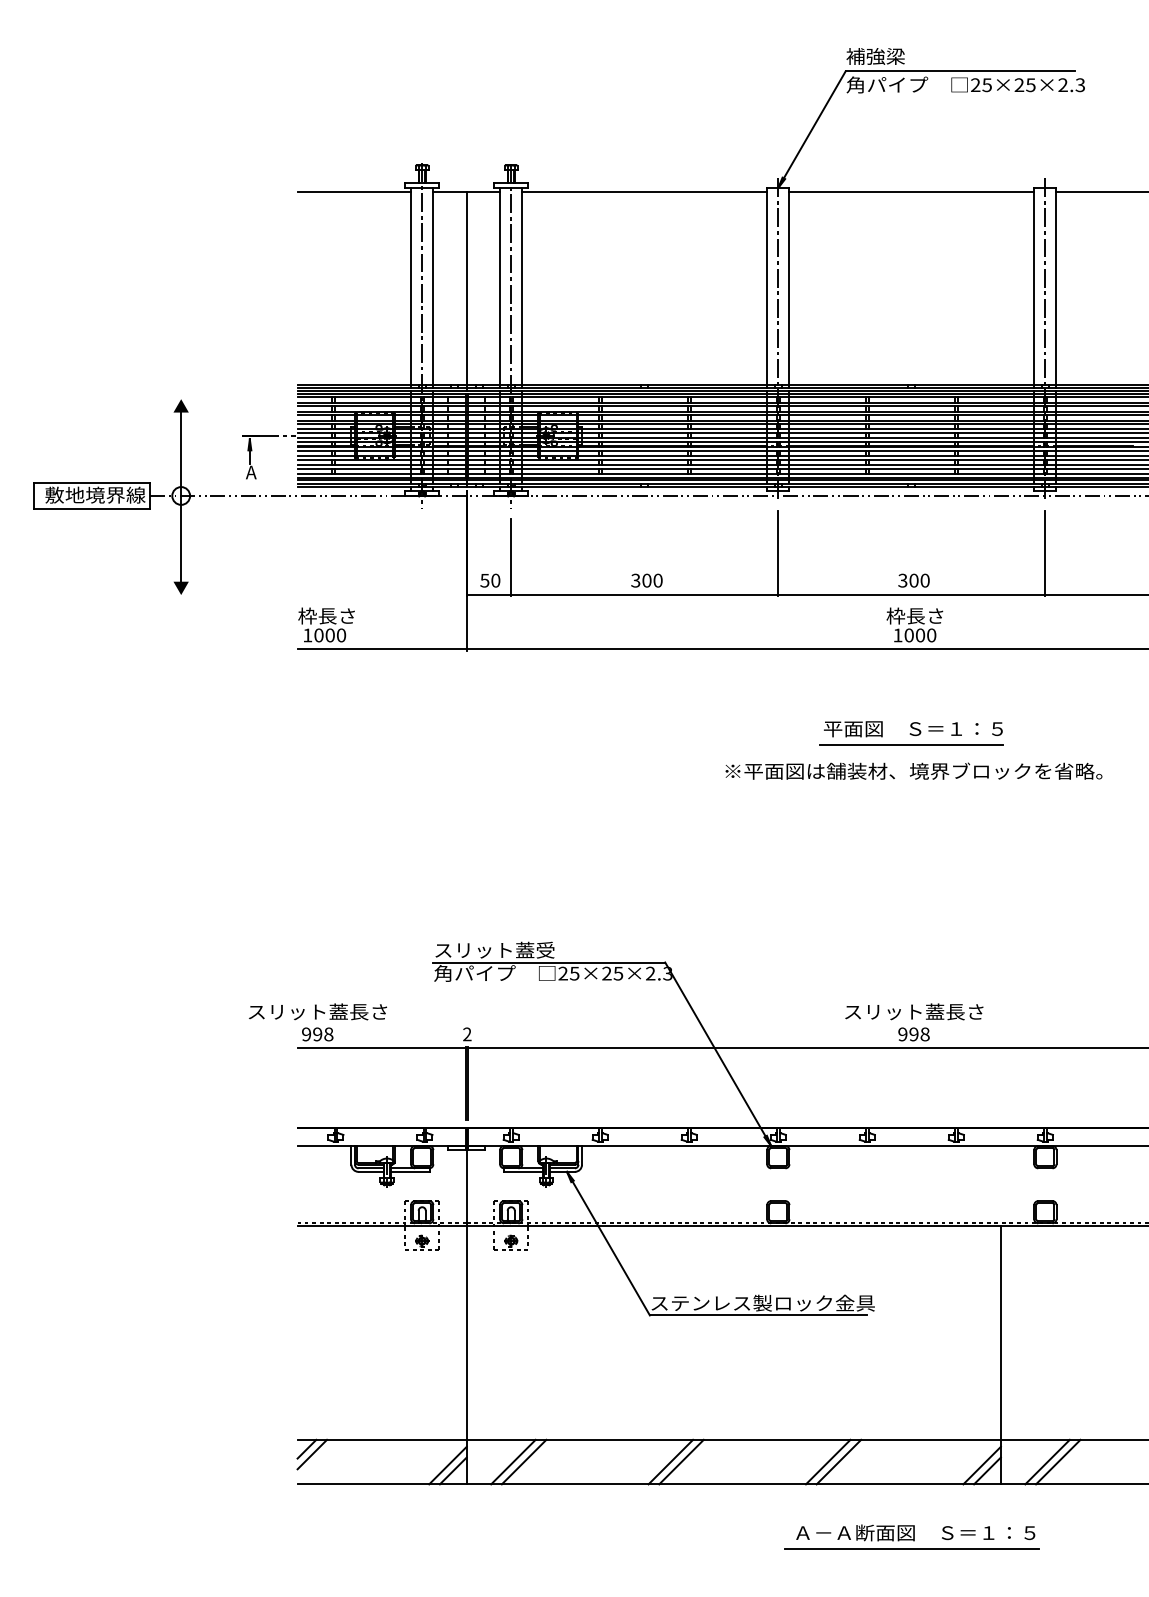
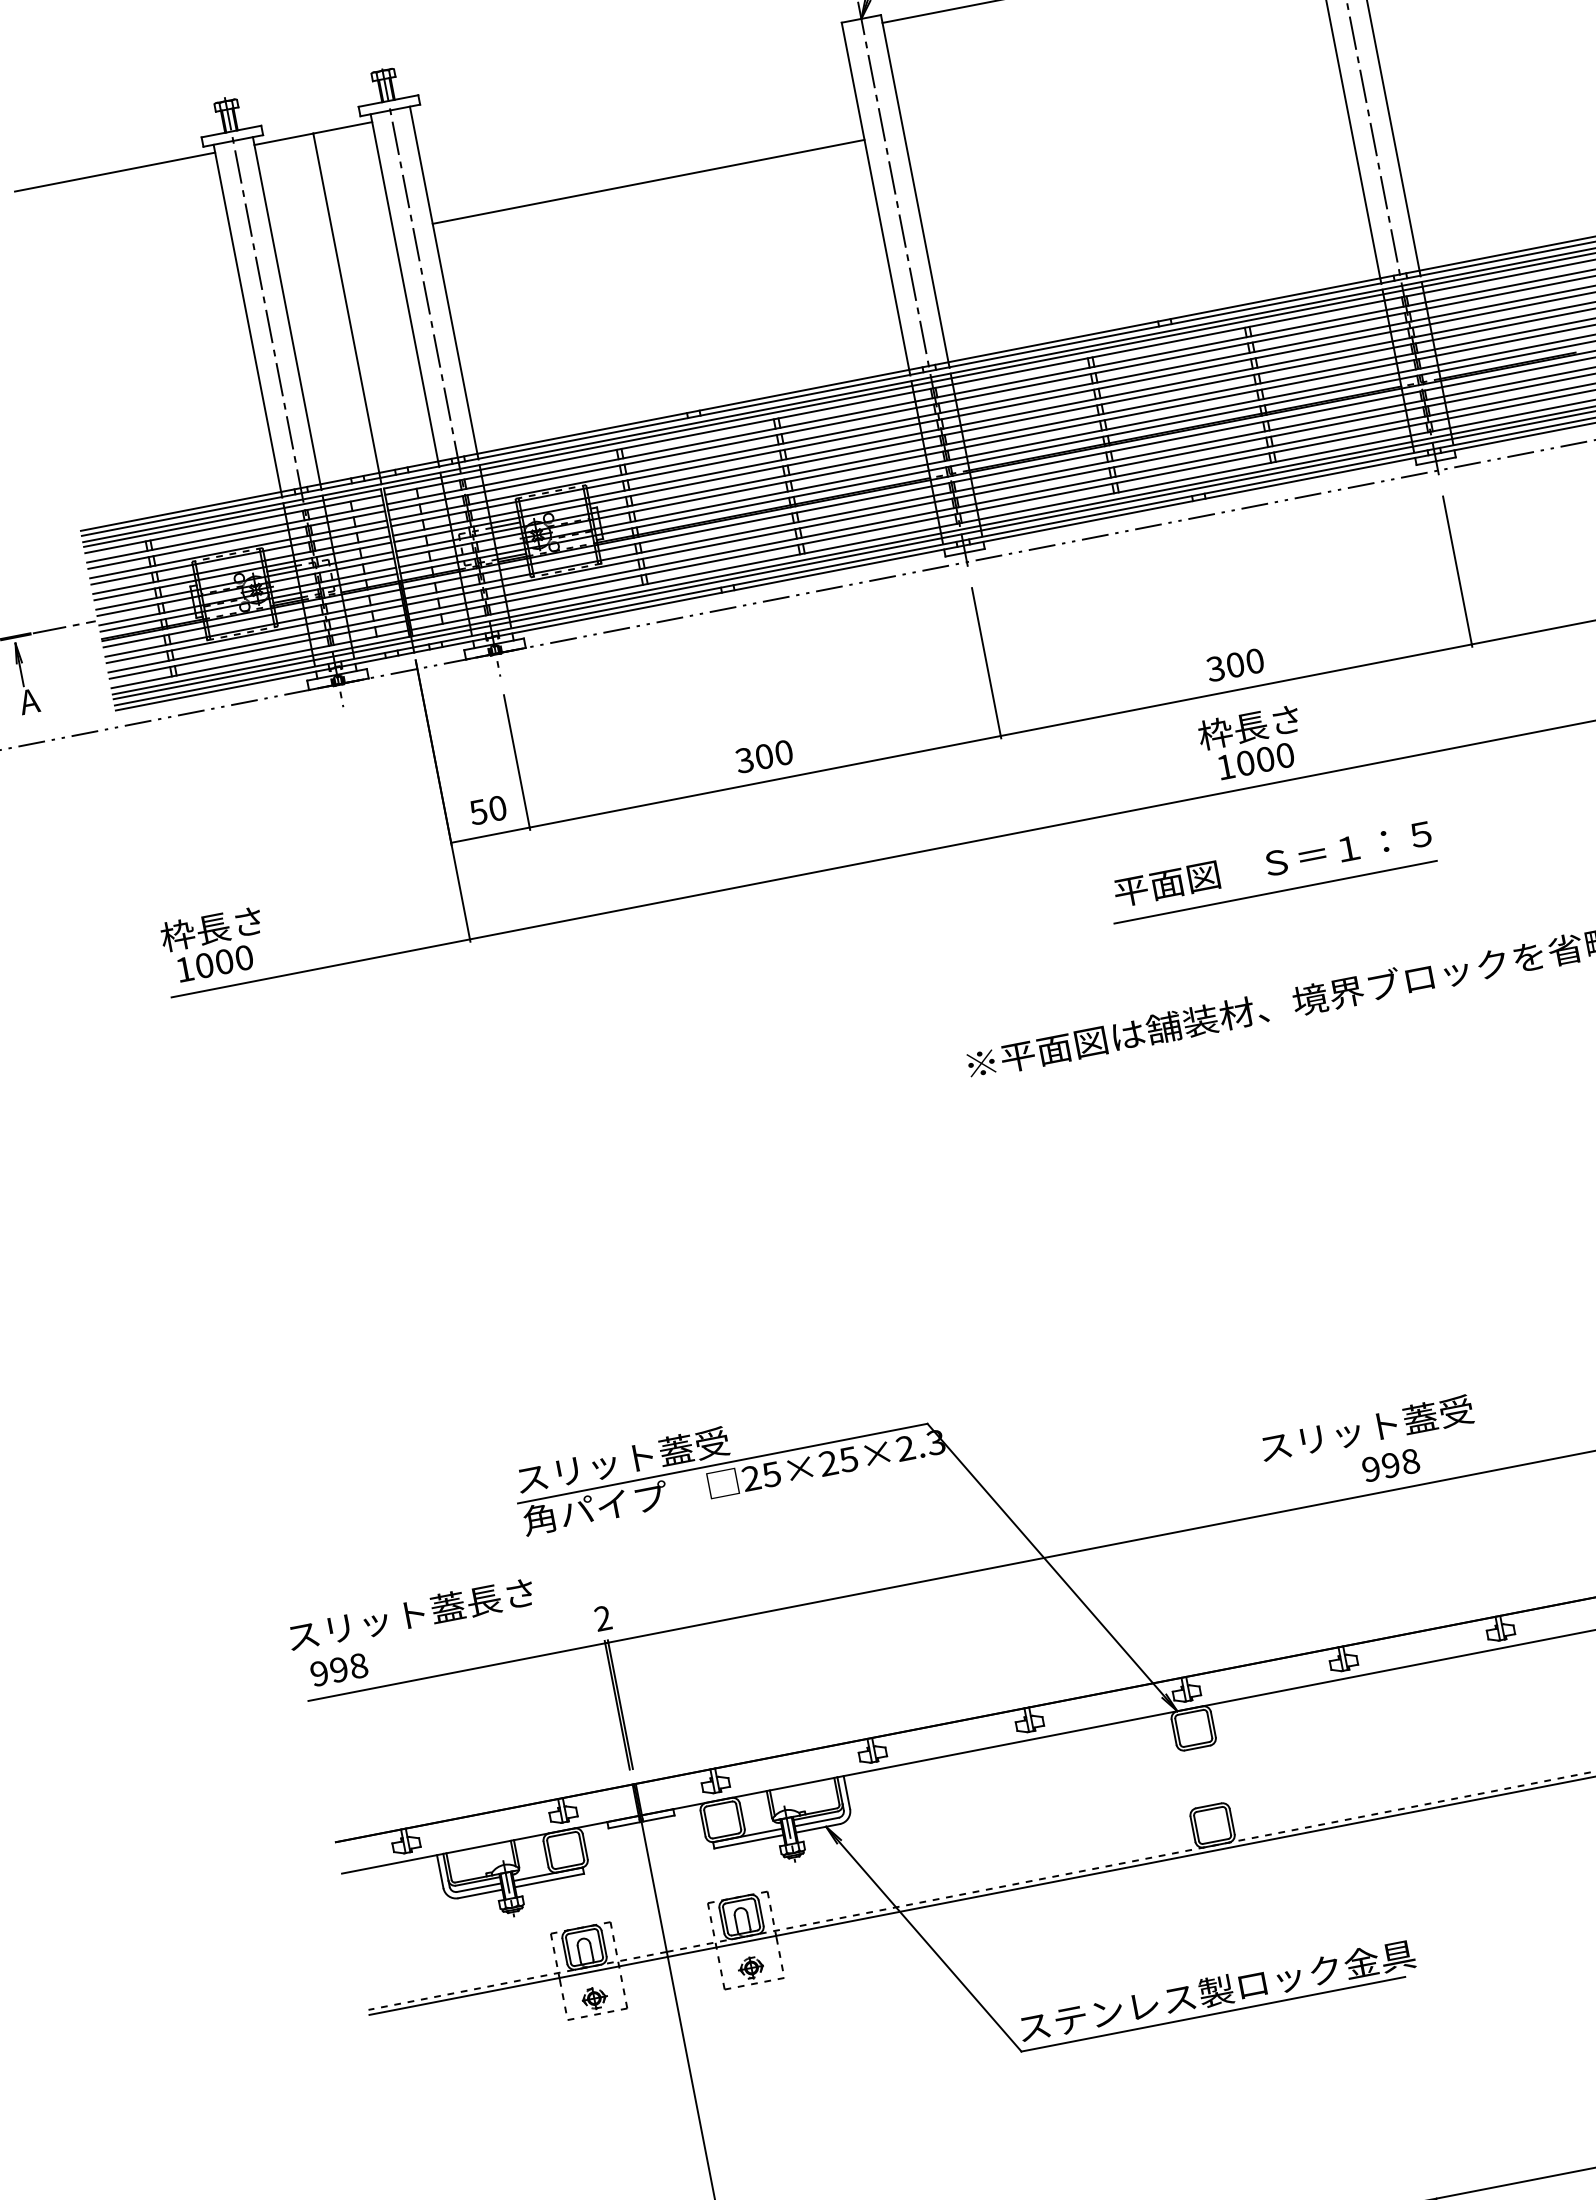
line: (644, 192) -> (648, 182), moved
part: (911, 733) -> (1271, 871), moved
text: (317, 1011) -> (410, 1613), moved
text: (964, 1011) -> (1472, 1407), スリット蓋長さ -> スリット蓋受

